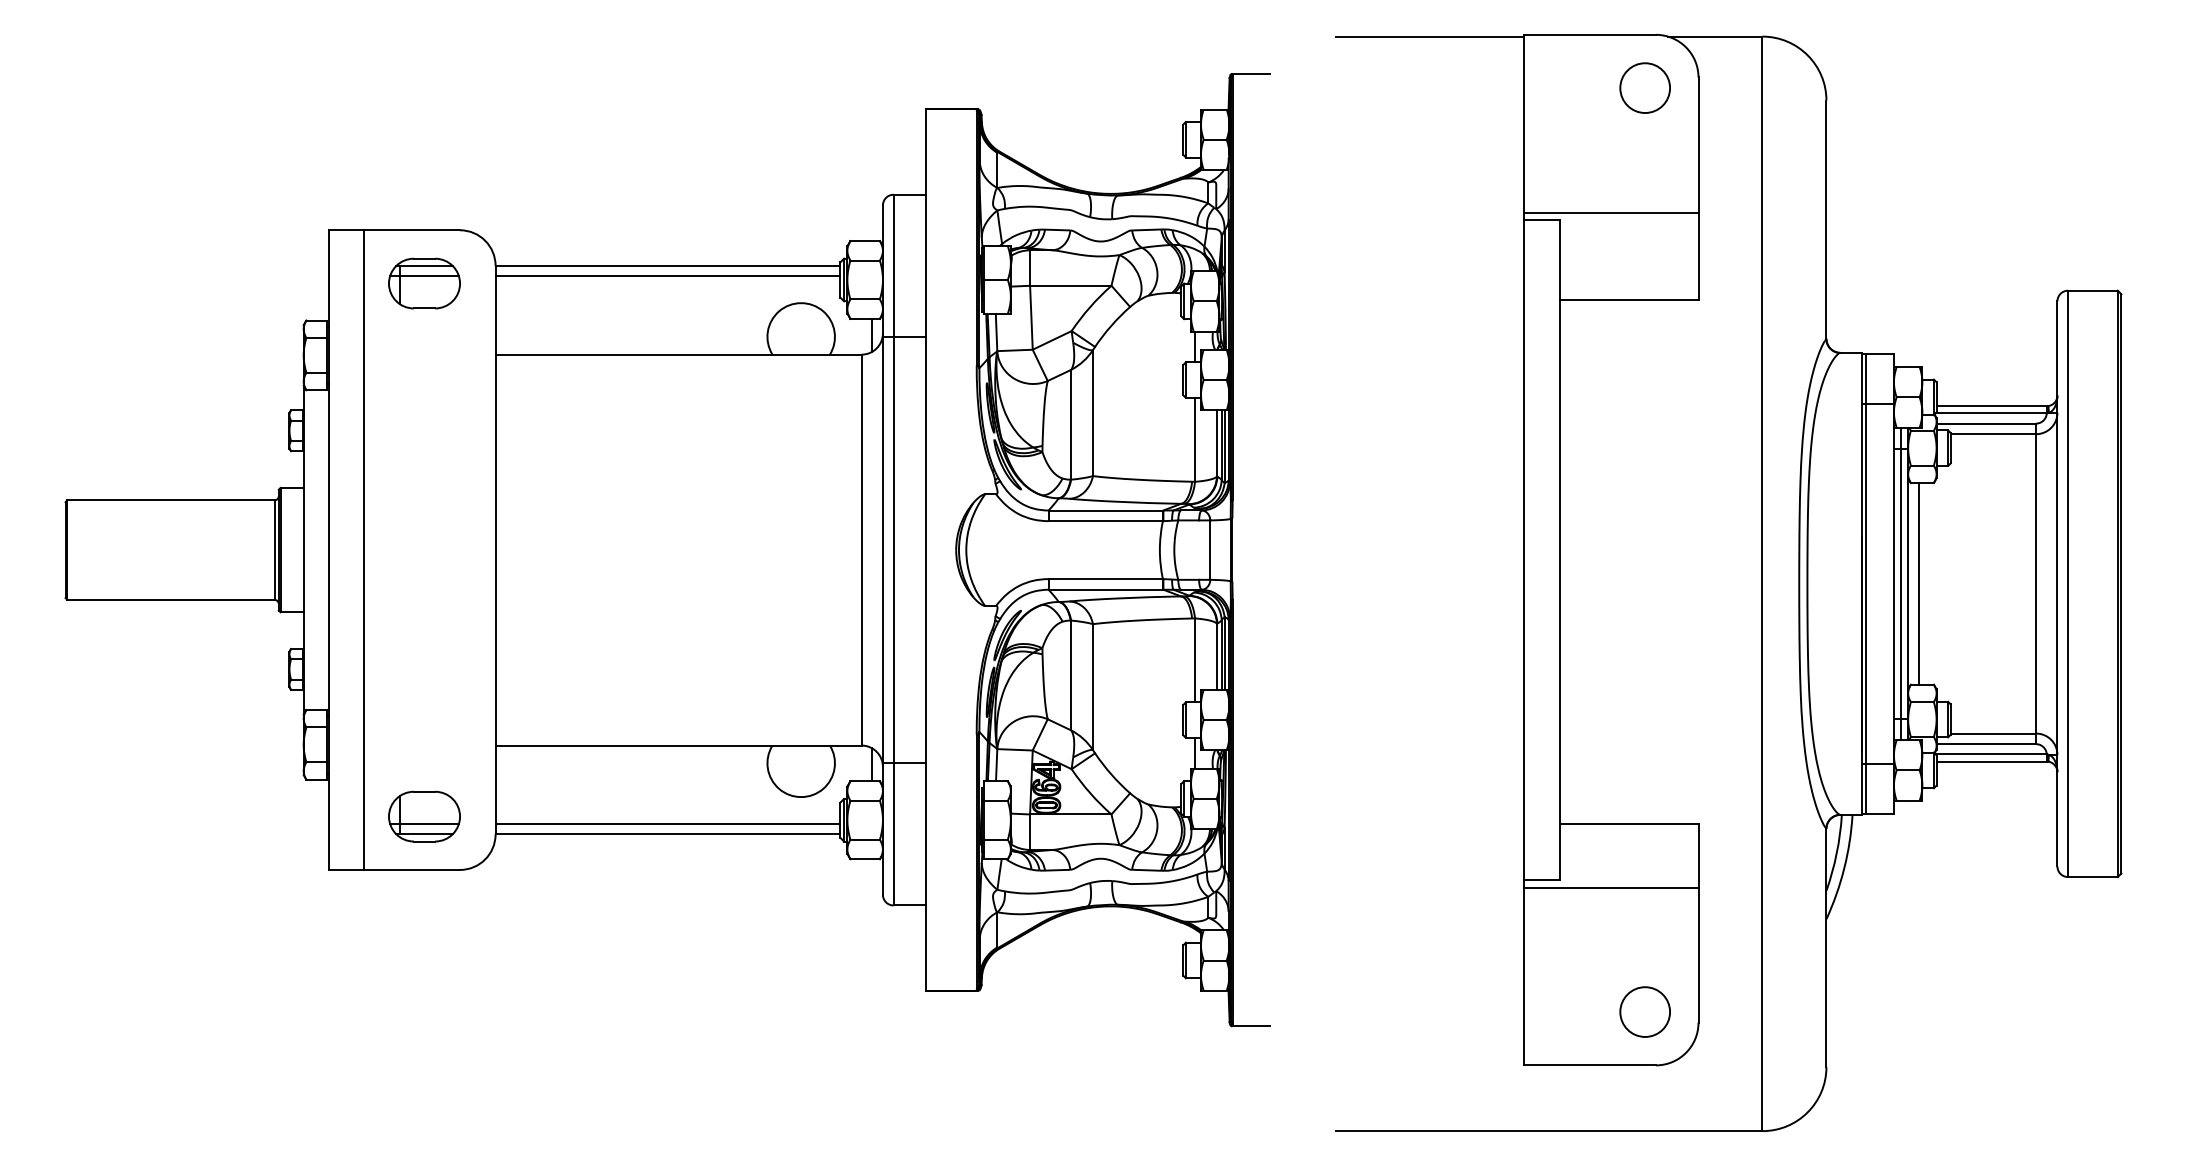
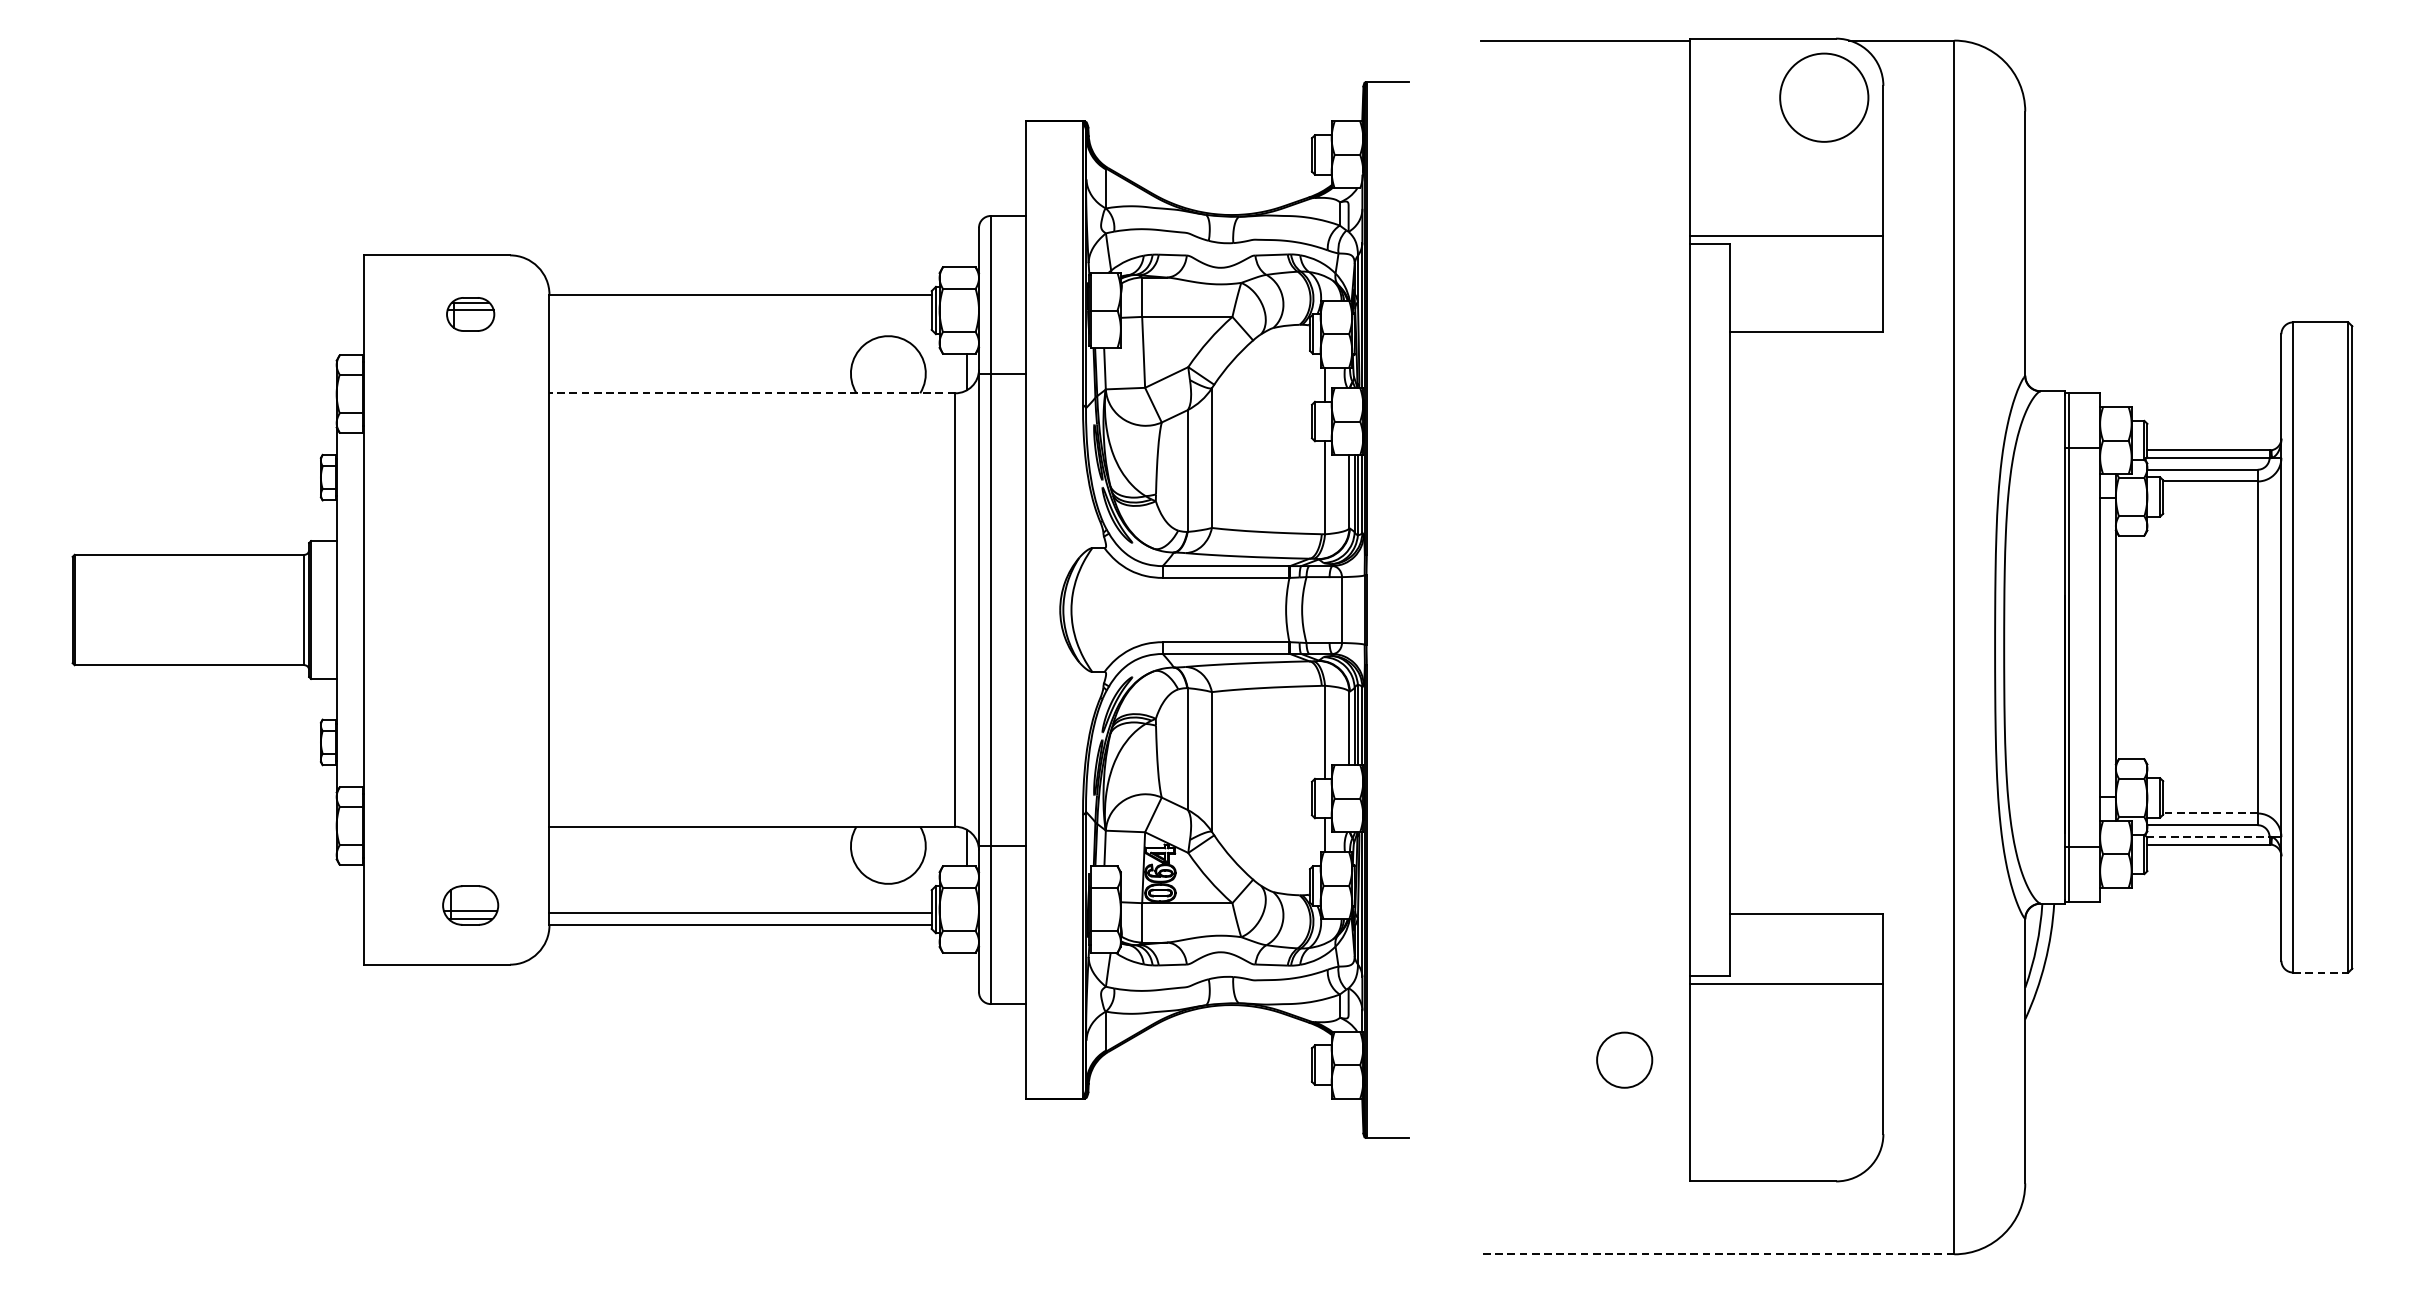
circle: (1645, 88) -> (1824, 98), size x1.6
line: (667, 276) -> (740, 306), removed
part: (424, 283) -> (470, 314), size x0.6
line: (678, 354) -> (752, 393), solid -> dashed
line: (364, 549) -> (404, 609), removed
line: (1901, 583) -> (2108, 647), removed
line: (1918, 583) -> (2127, 647), removed
line: (1993, 733) -> (2210, 813), solid -> dashed
line: (1991, 754) -> (2208, 836), solid -> dashed
part: (424, 816) -> (470, 905), size x0.7
line: (2092, 877) -> (2320, 973), solid -> dashed
circle: (1644, 1011) -> (1623, 1059), moved
line: (1548, 1131) -> (1717, 1254), solid -> dashed

